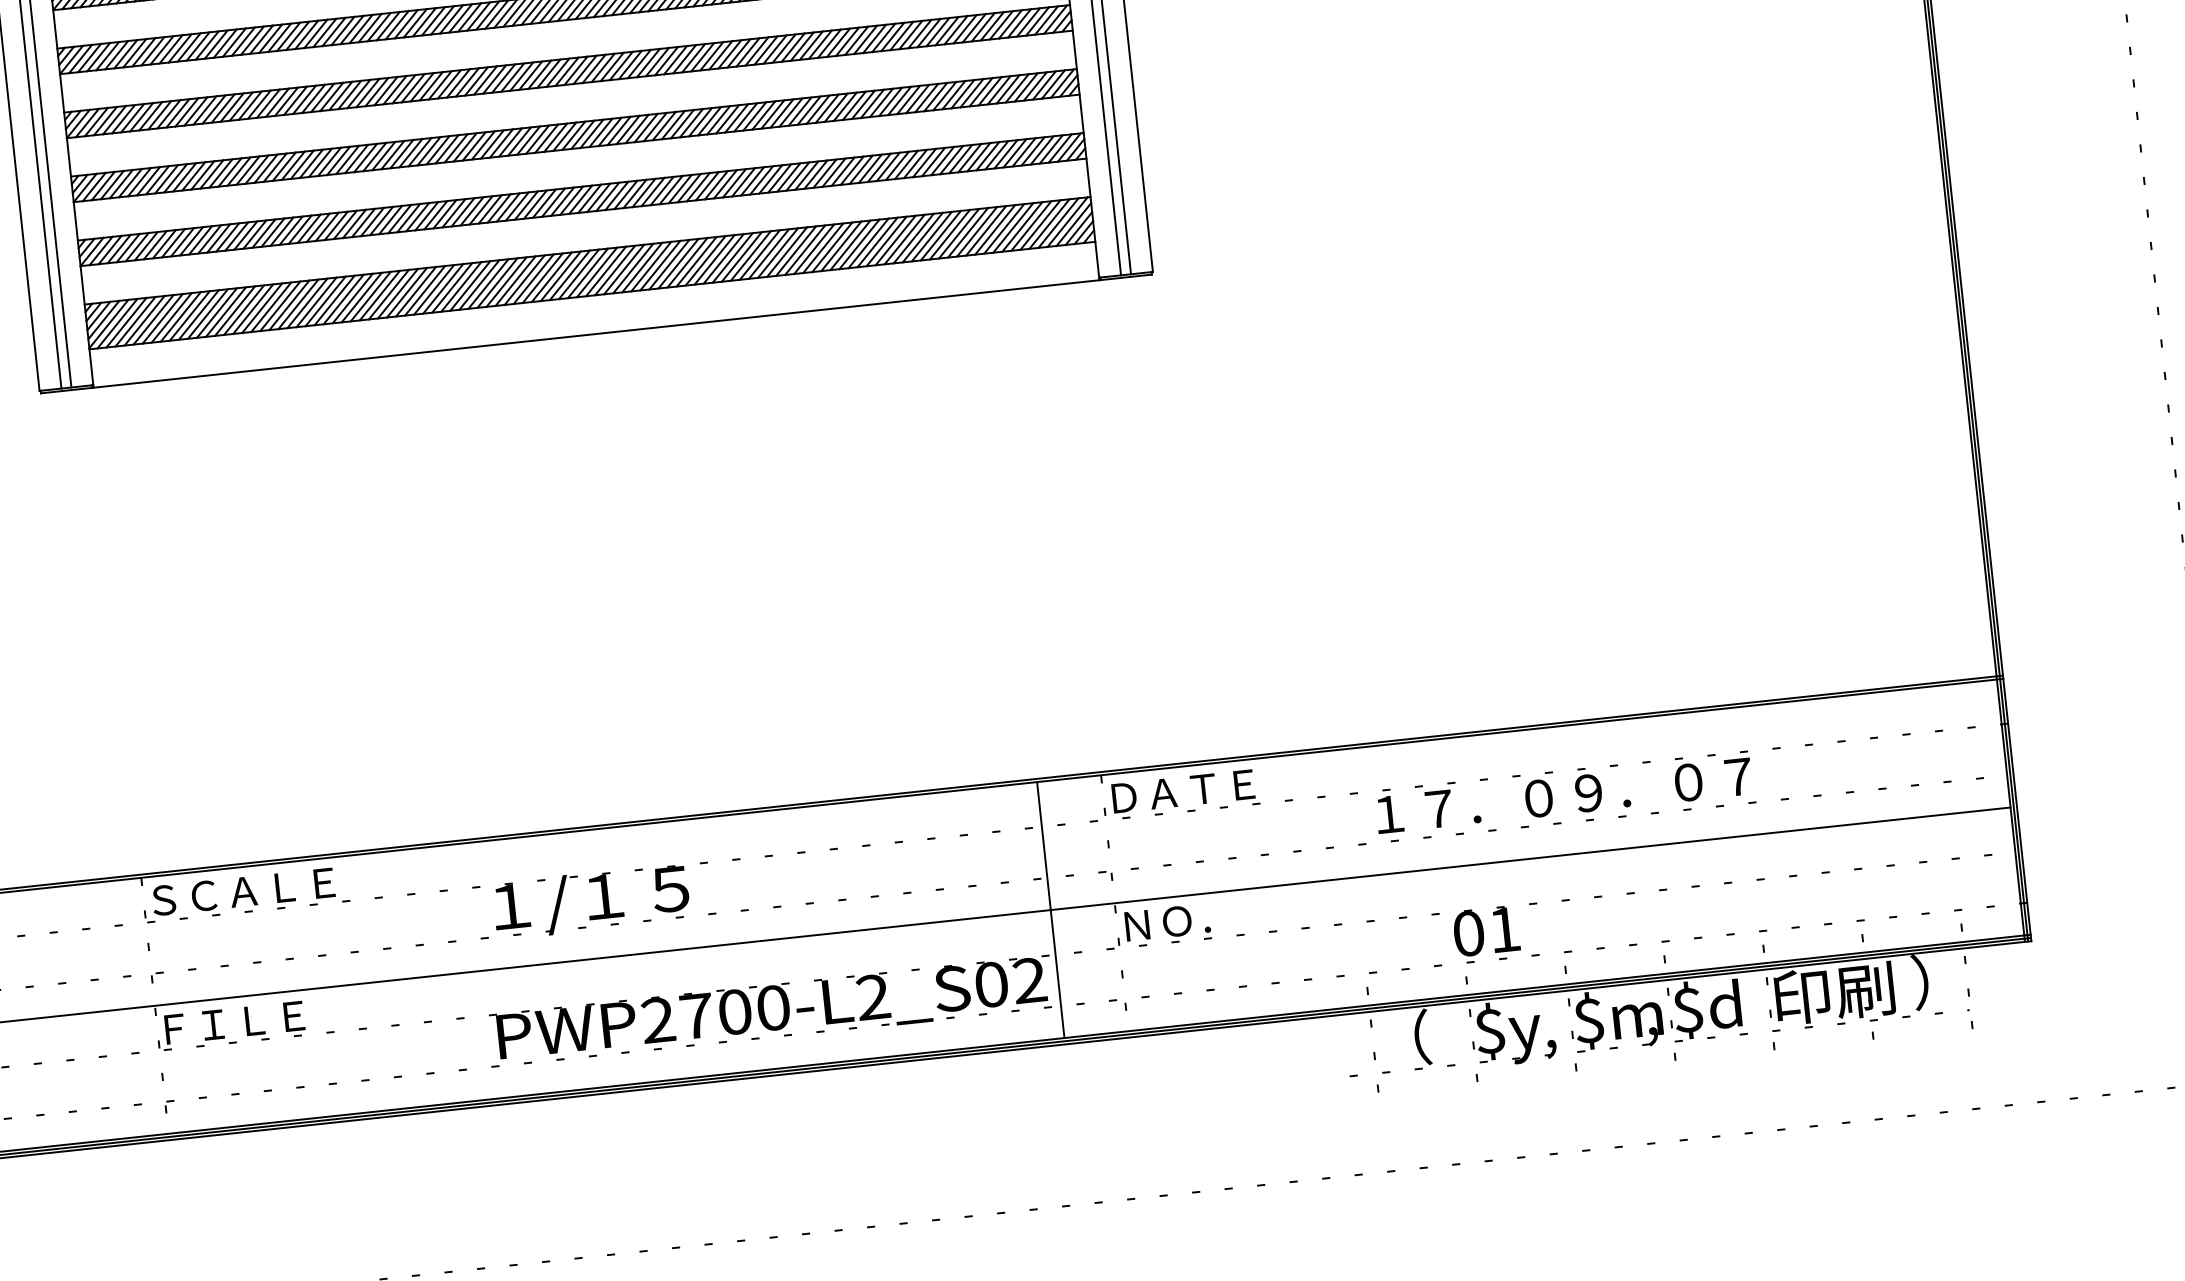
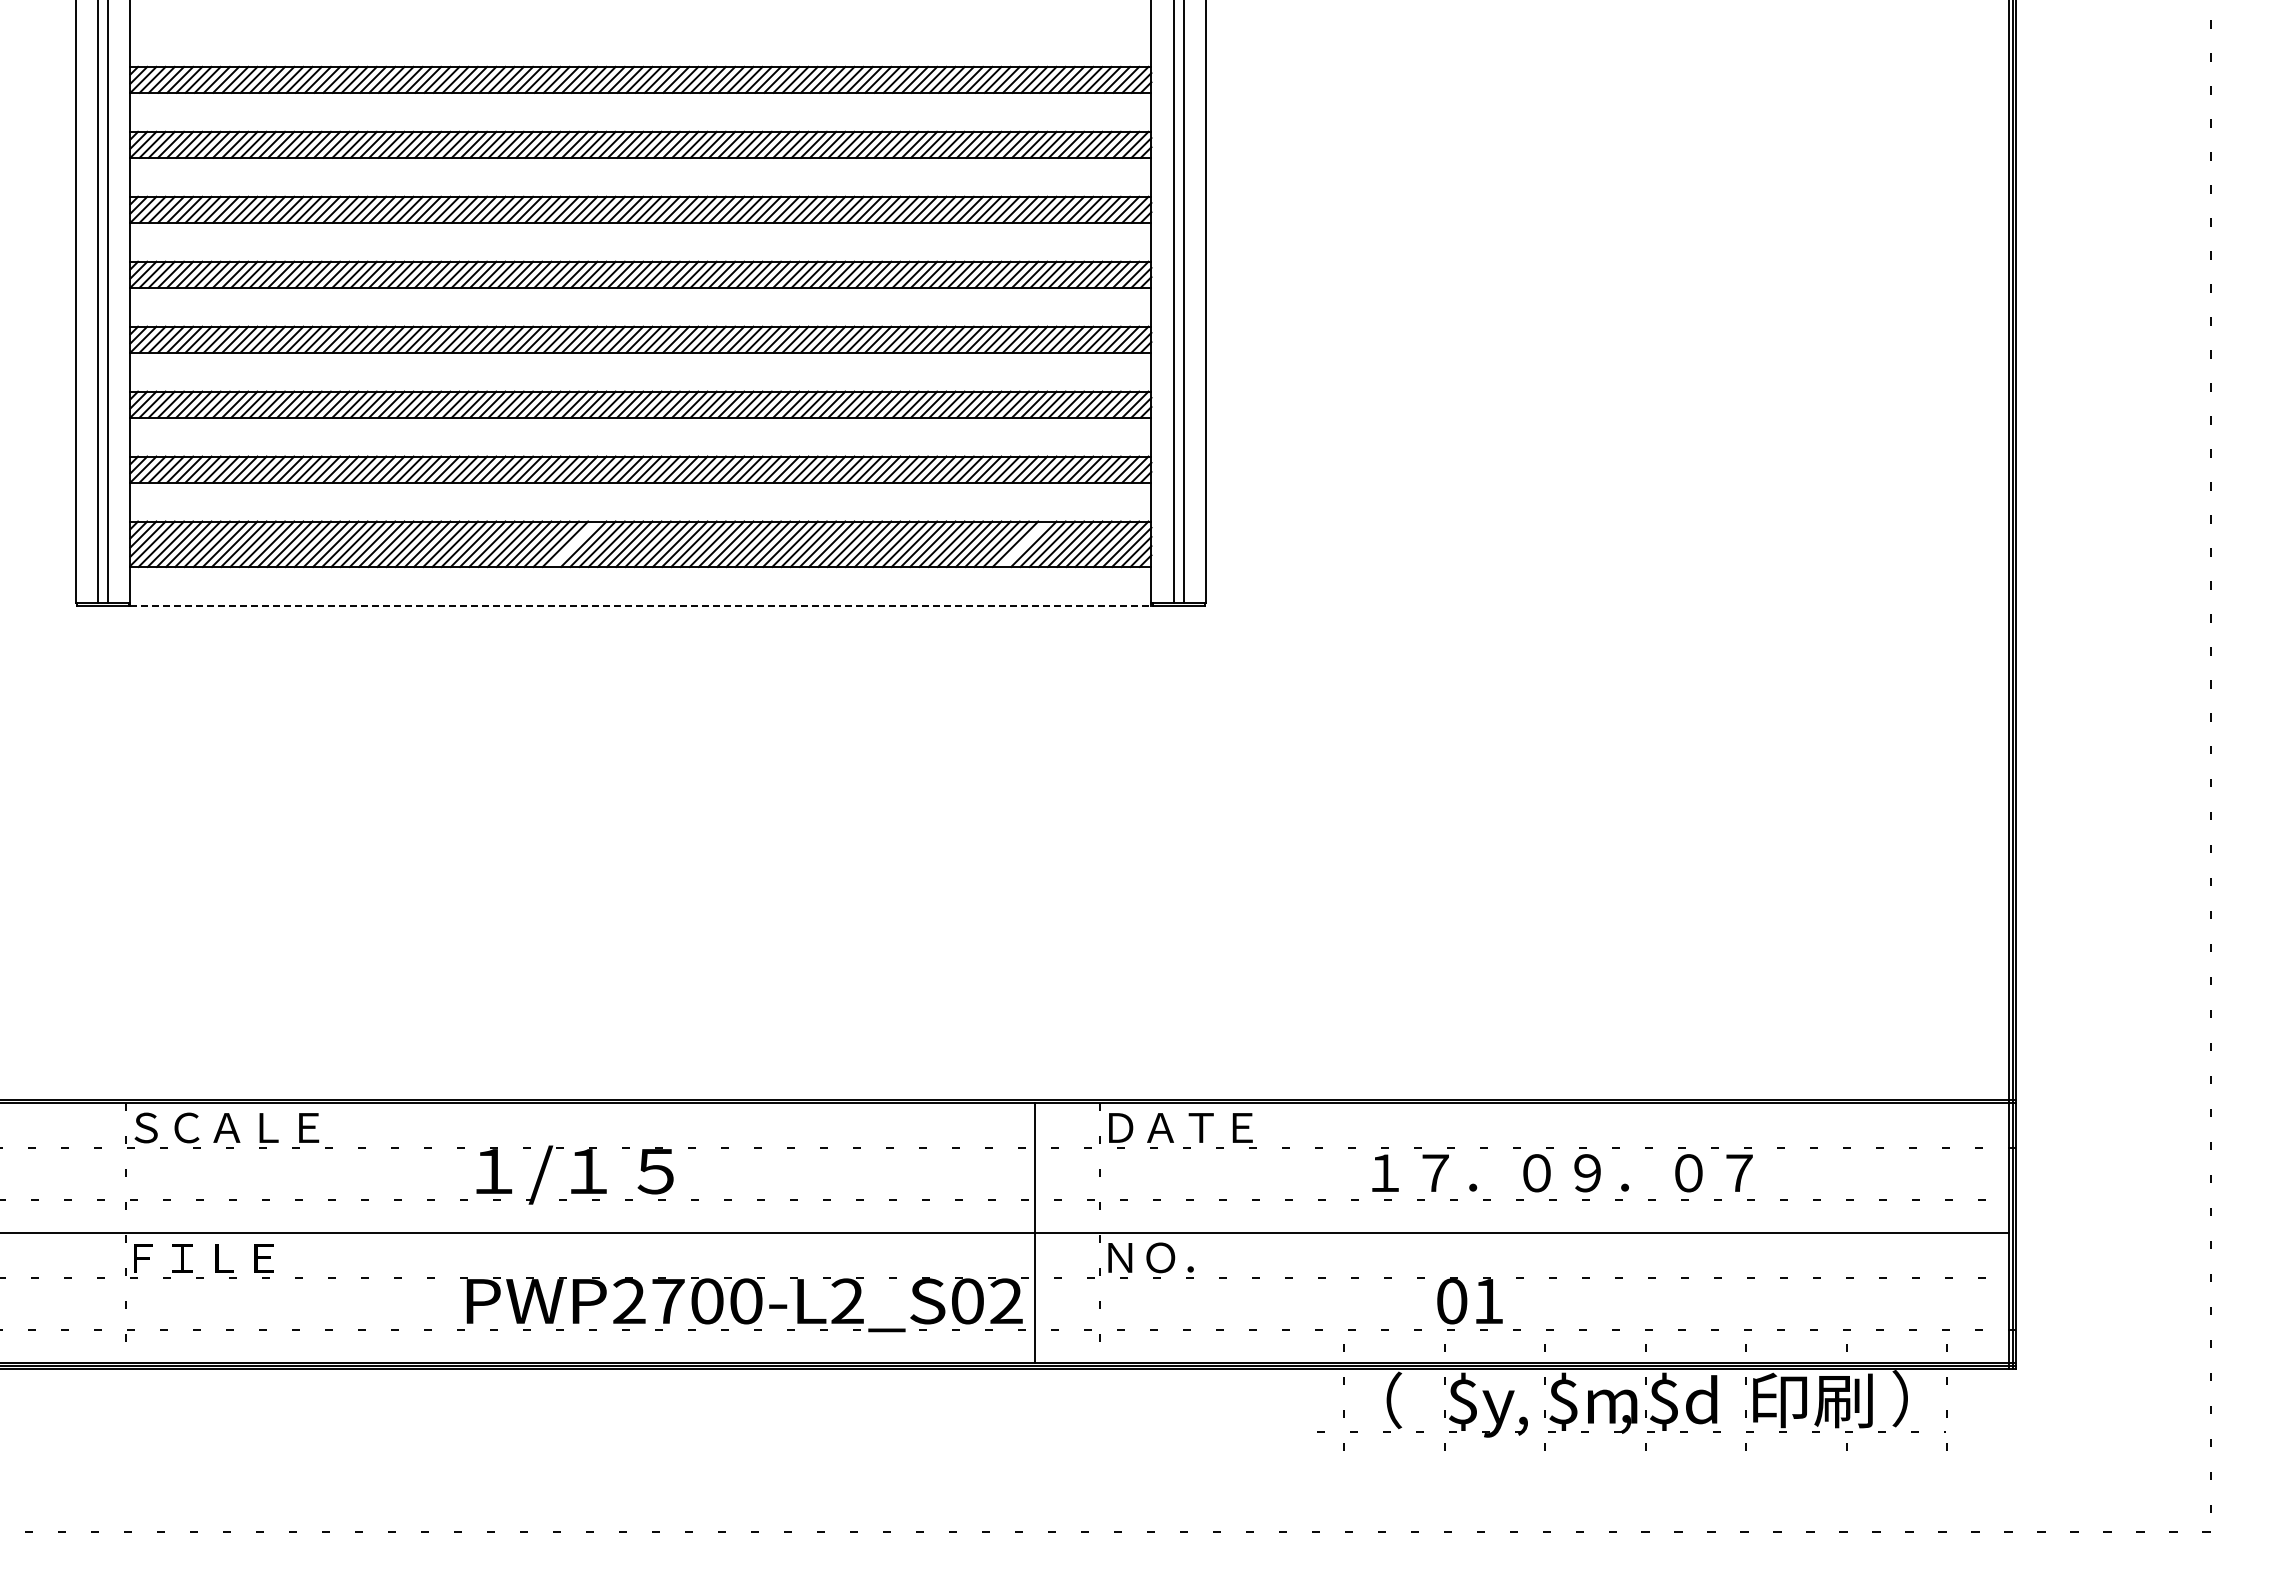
line: (967, 232) -> (1024, 543), removed
line: (524, 279) -> (574, 543), removed
line: (597, 333) -> (641, 605), solid -> dashed

